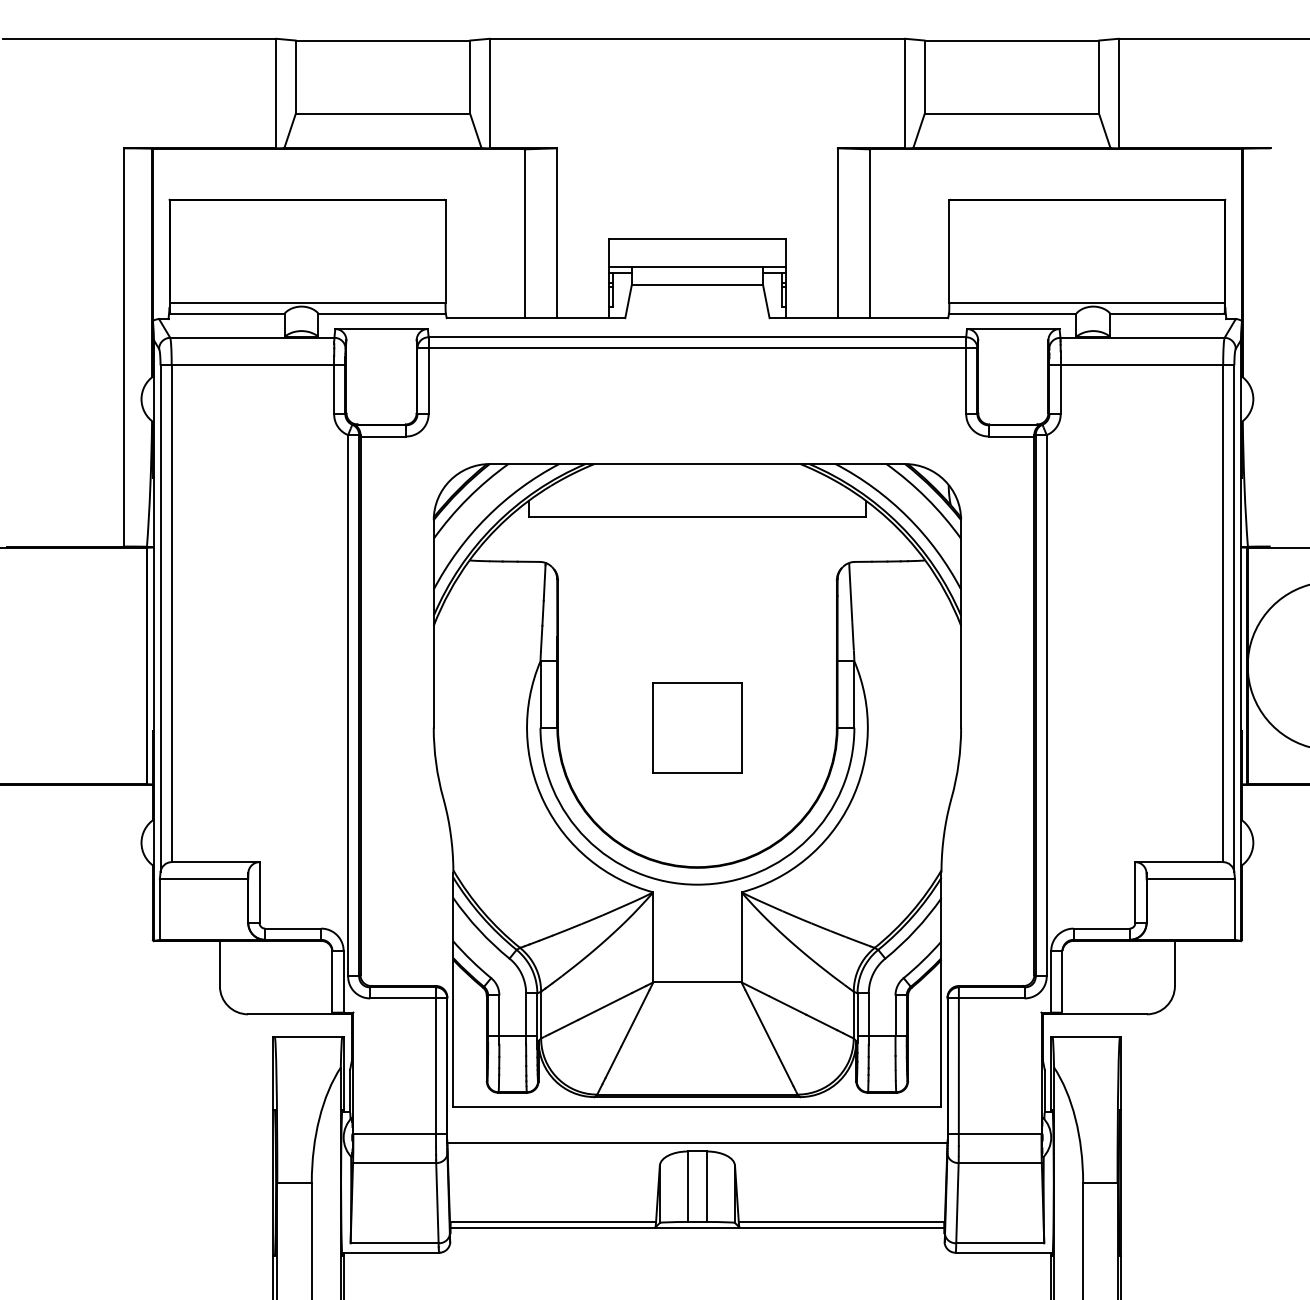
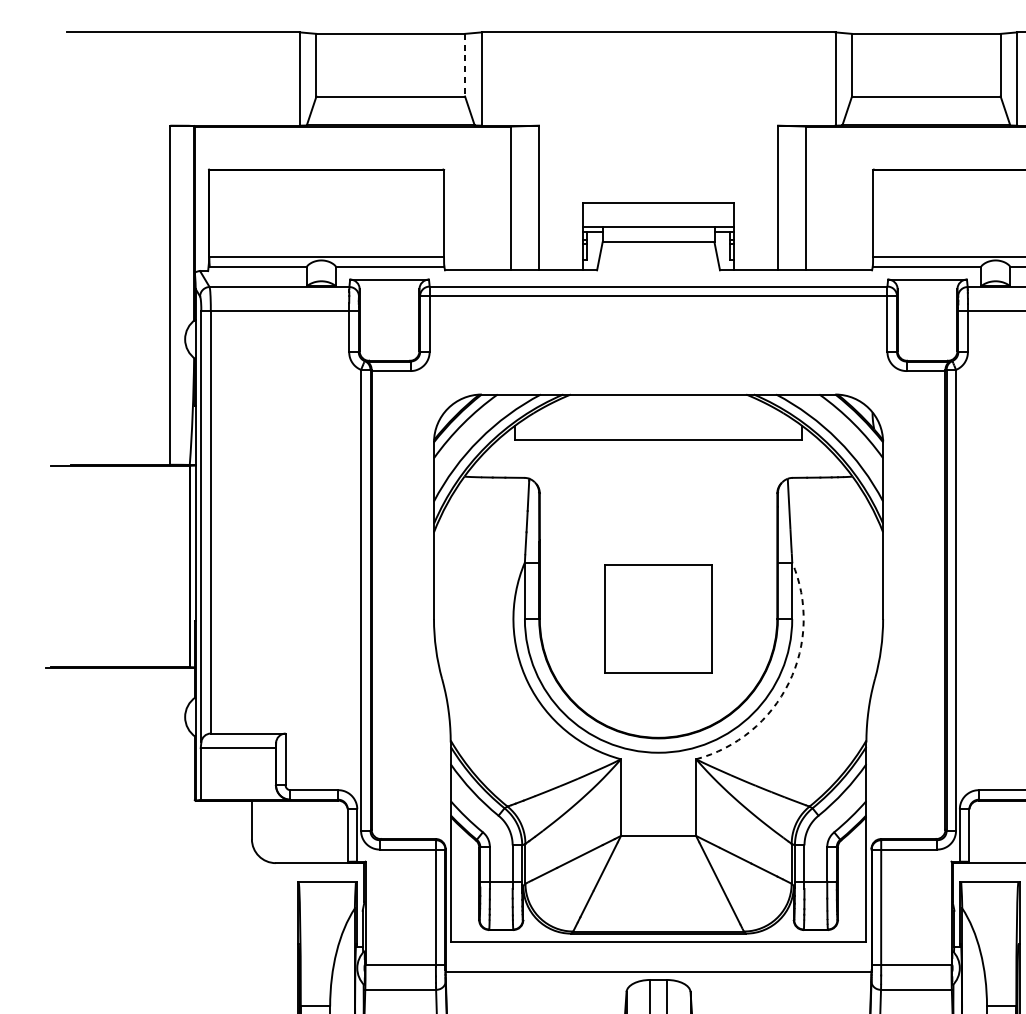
line: (470, 77) -> (465, 65), solid -> dashed
part: (697, 727) -> (658, 618), size x1.4
arc: (850, 802) -> (788, 682), solid -> dashed

